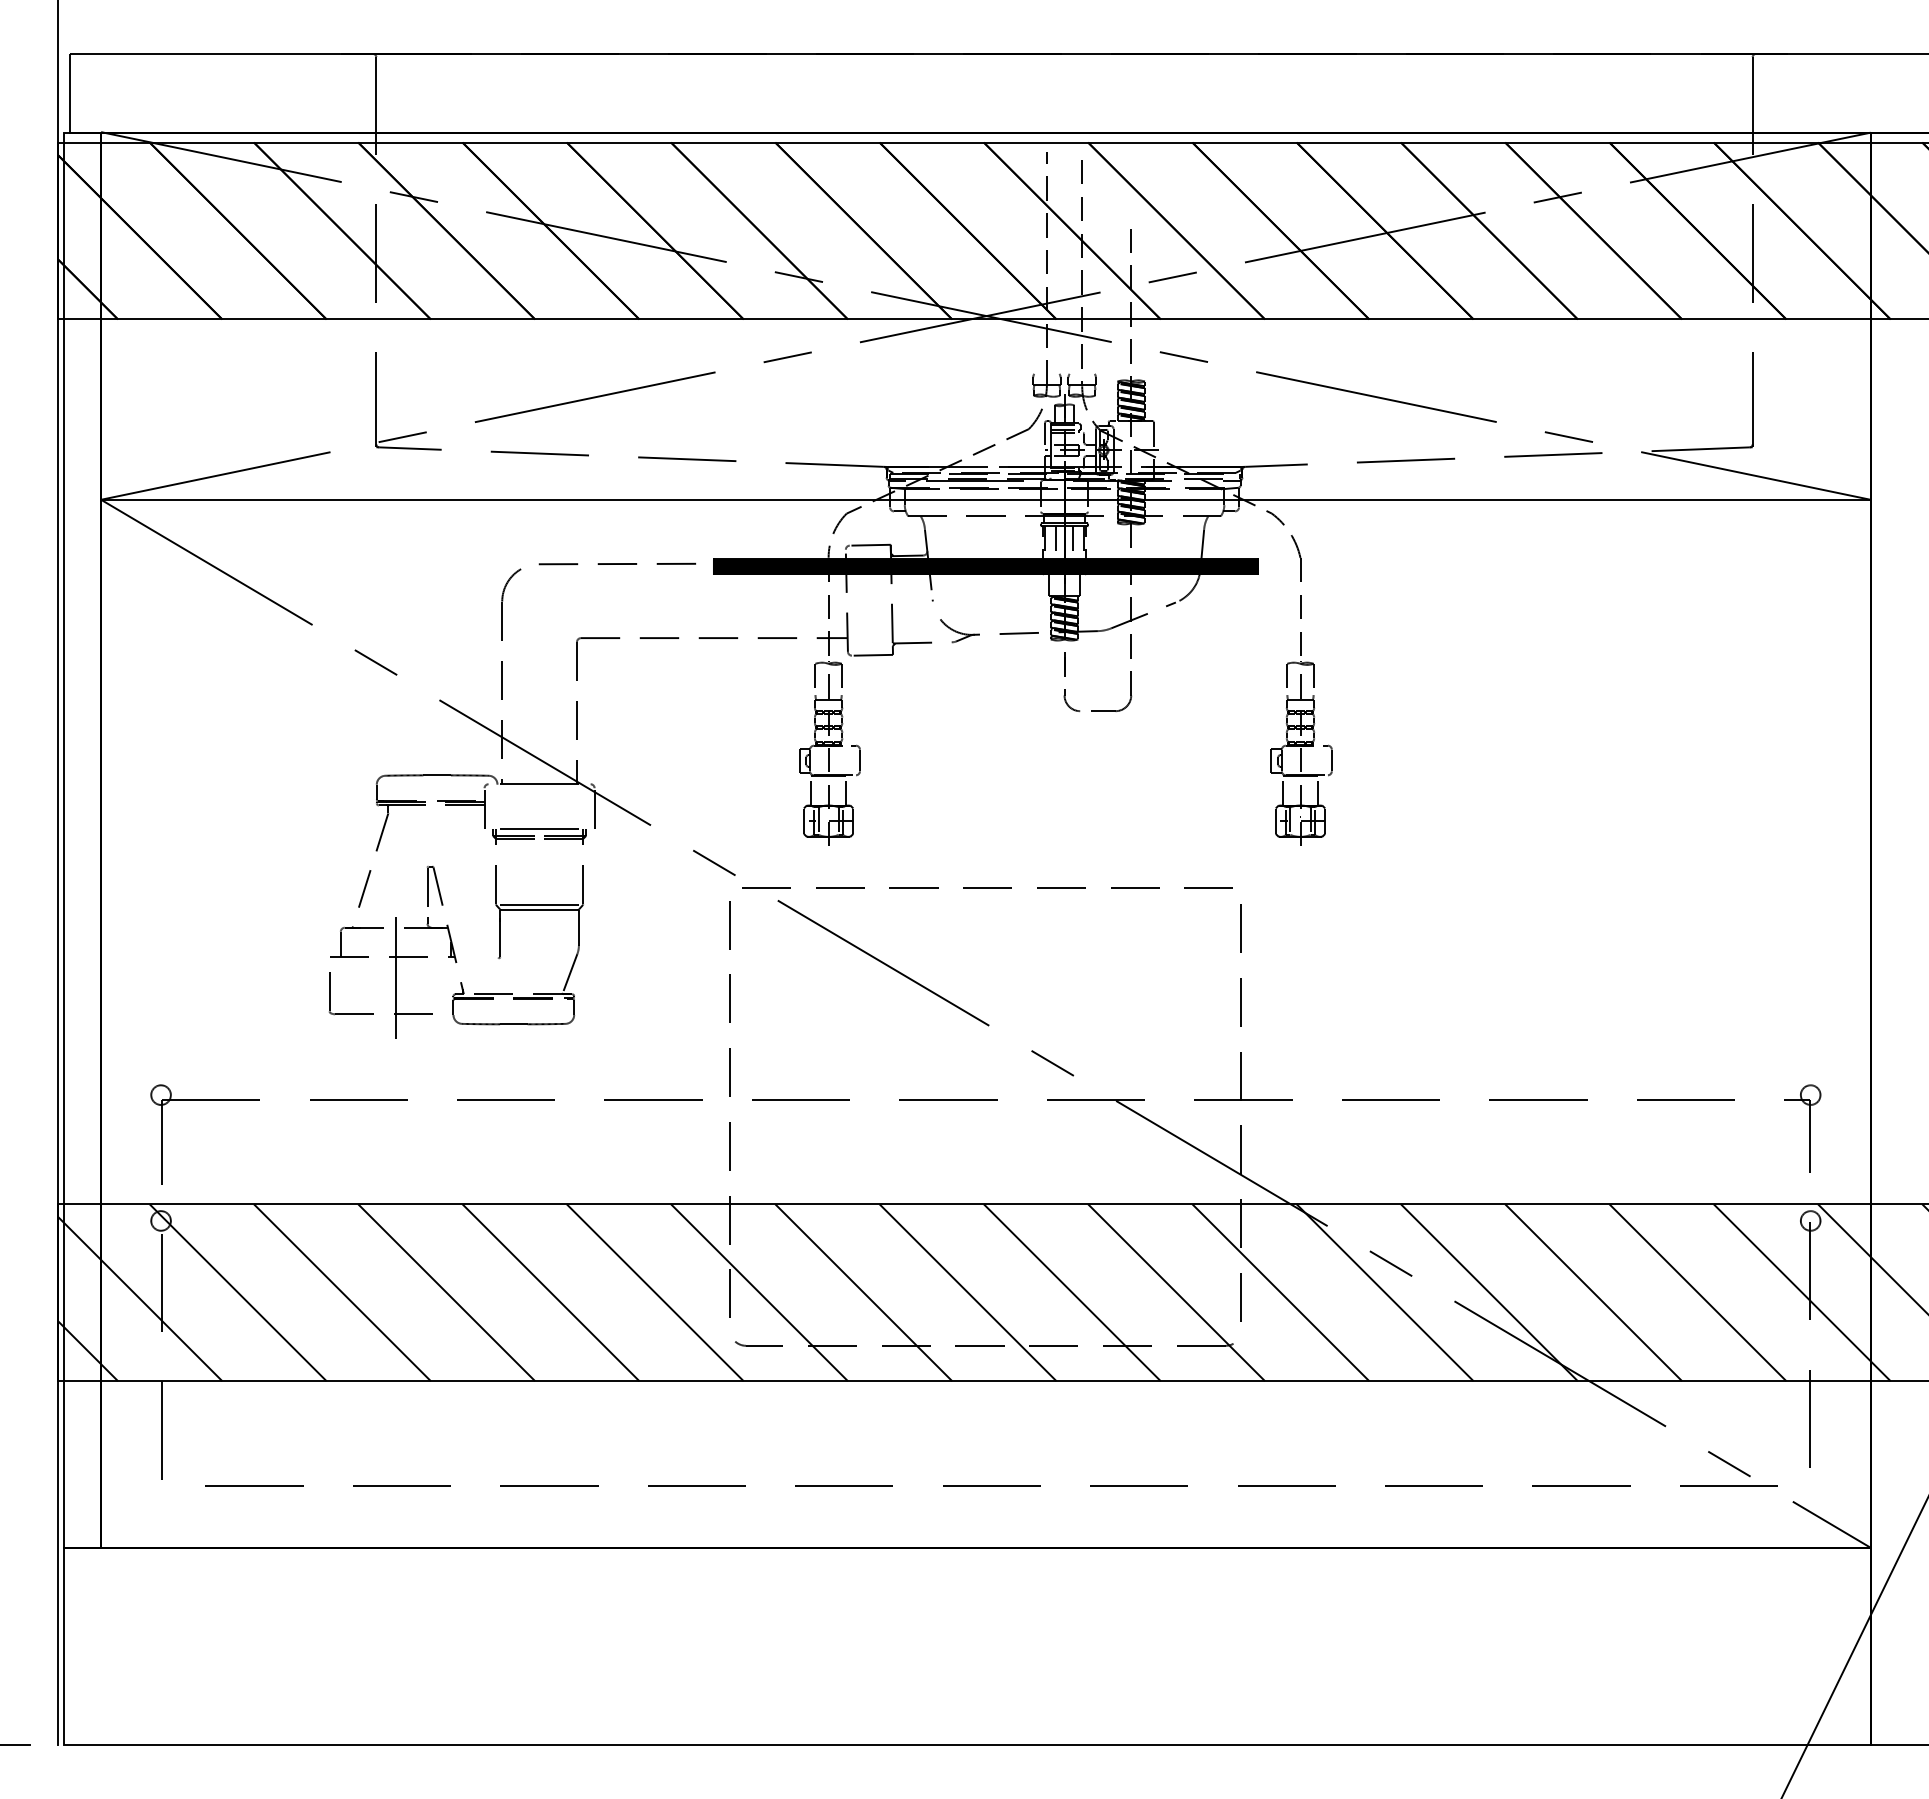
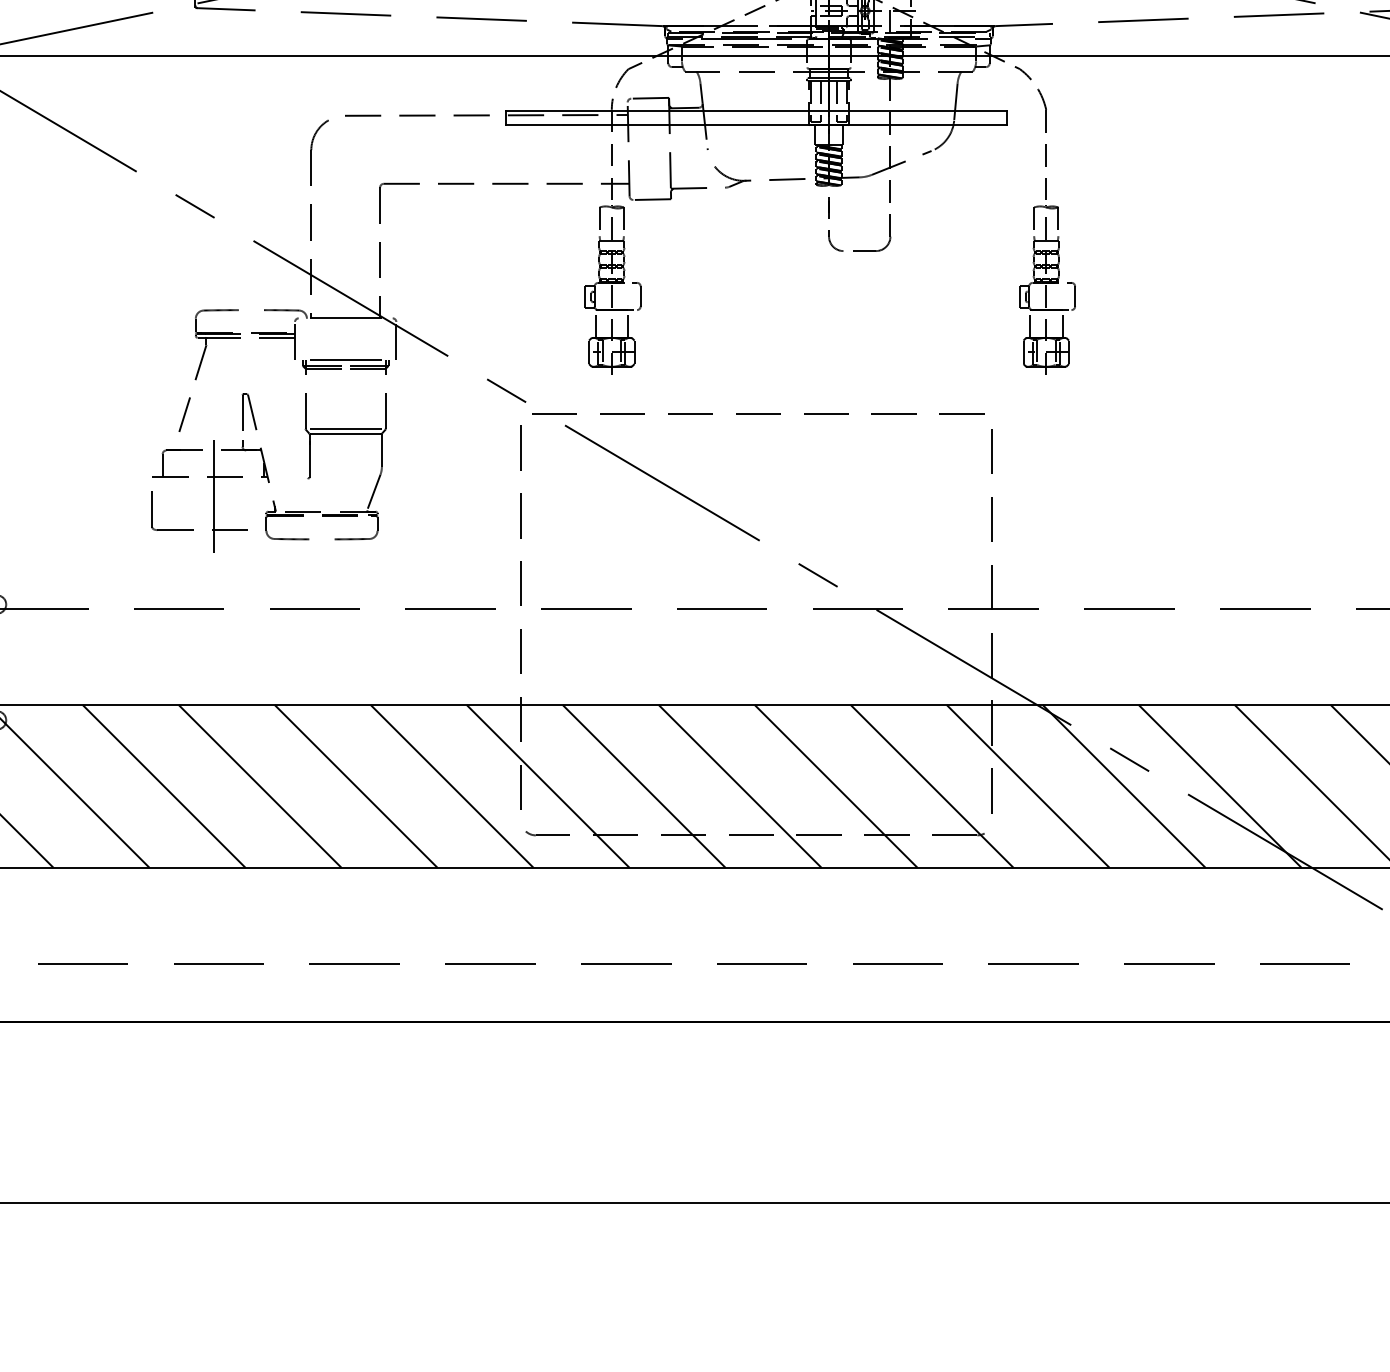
hatch: (985, 566) -> (756, 117), removed
line: (436, 775) -> (250, 310), removed
line: (513, 1024) -> (321, 539), removed

